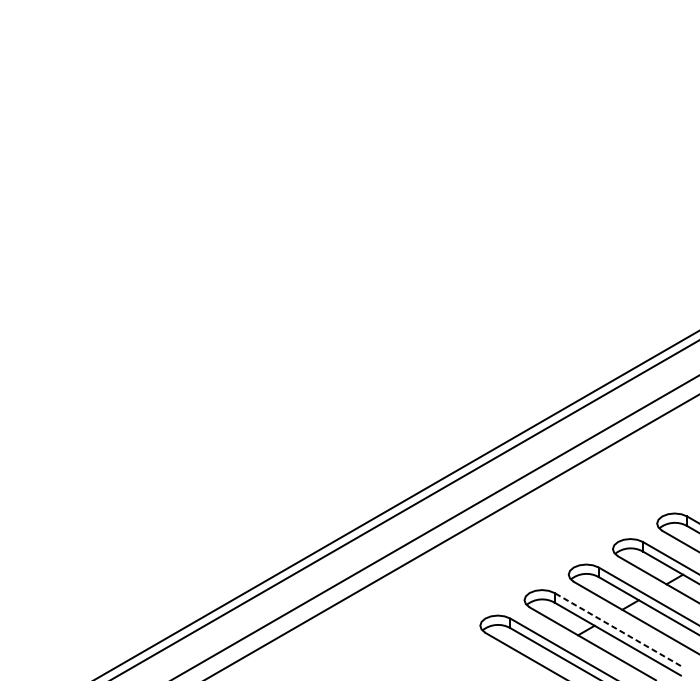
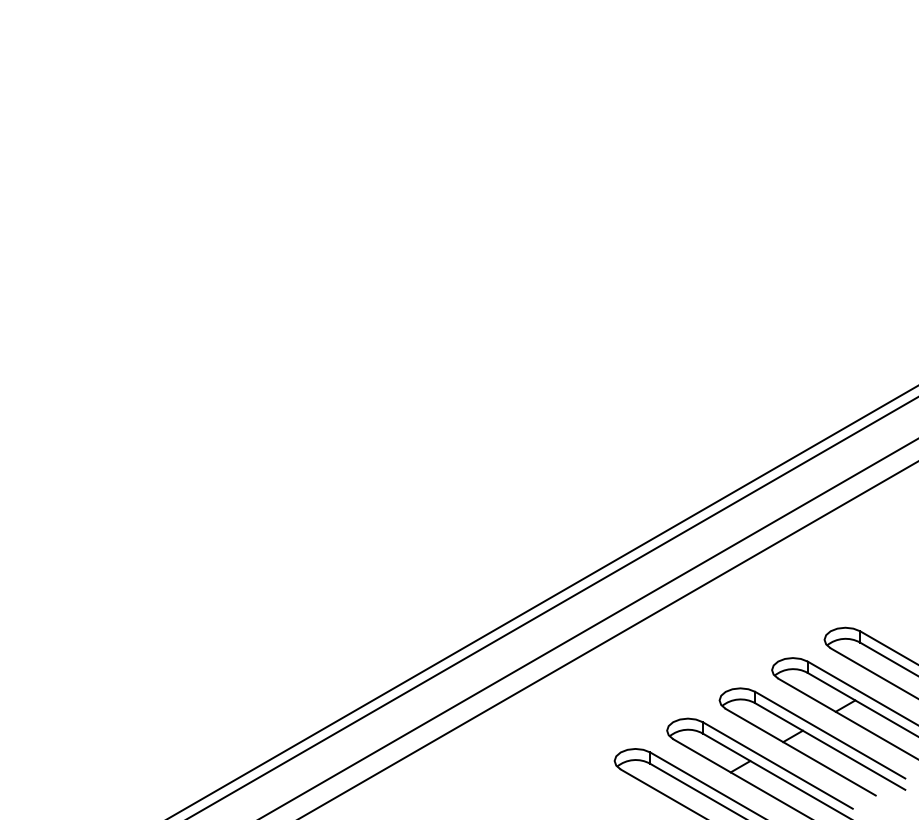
line: (617, 629) -> (777, 765), dashed -> solid

